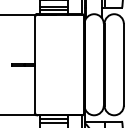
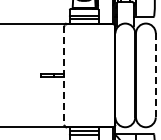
line: (34, 64) -> (64, 75), solid -> dashed
line: (123, 64) -> (155, 75), solid -> dashed

